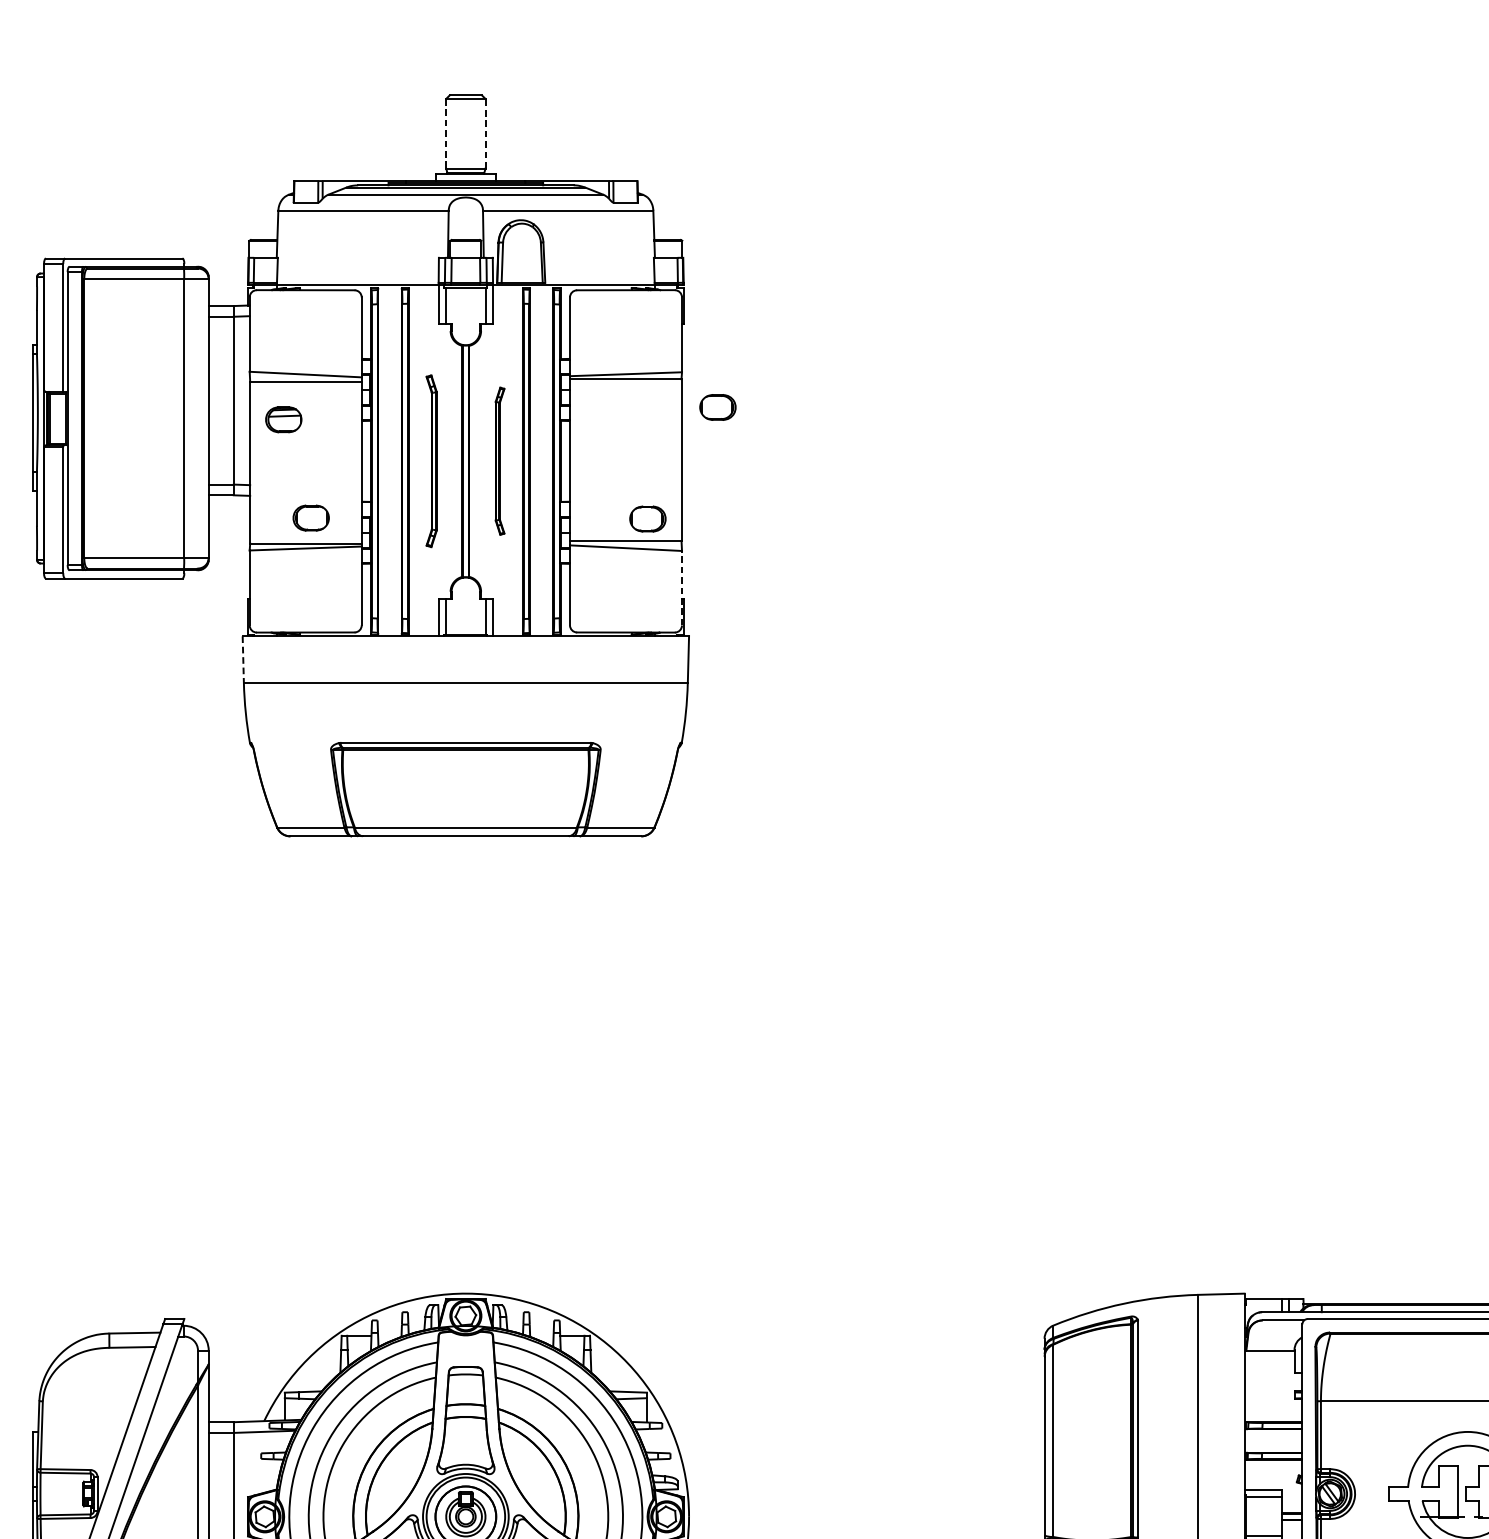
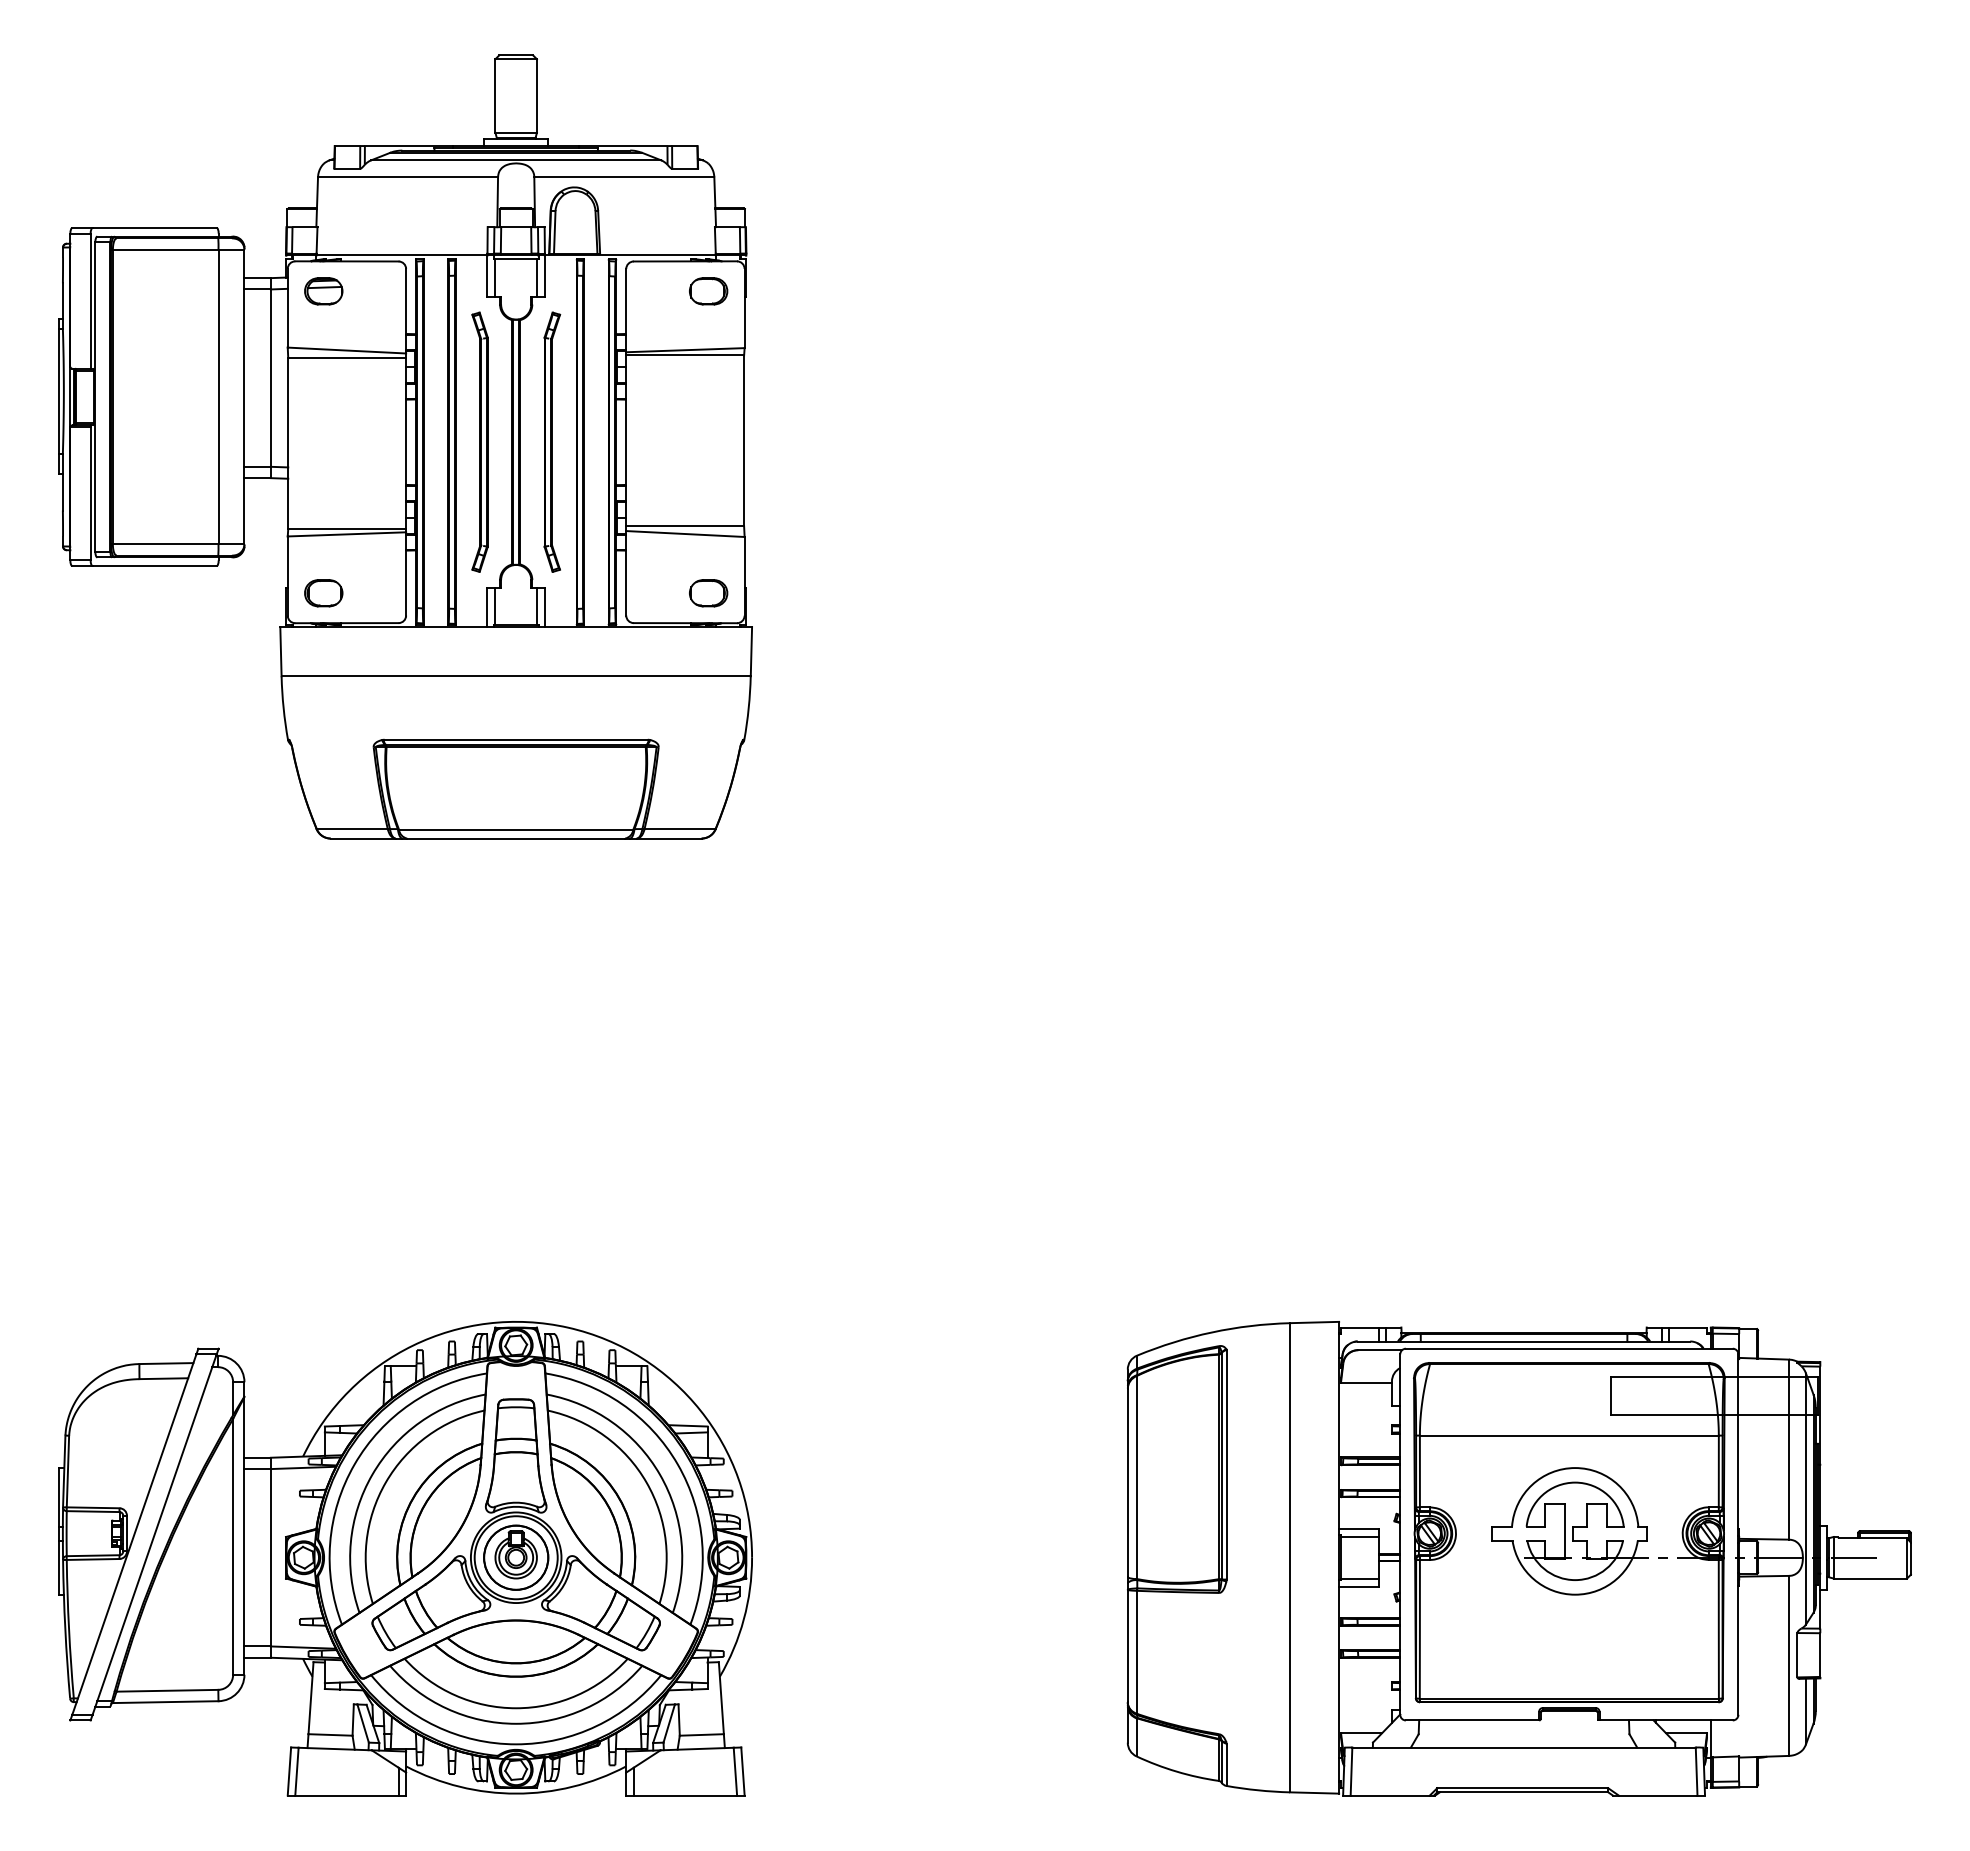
line: (446, 134) -> (495, 96), dashed -> solid
line: (485, 134) -> (536, 96), dashed -> solid
part: (717, 407) -> (708, 291), moved
part: (283, 419) -> (323, 291), moved
part: (431, 460) -> (479, 441), size x1.43
part: (500, 460) -> (552, 441), size x1.67
part: (310, 518) -> (323, 593), moved
part: (647, 519) -> (708, 593), moved
line: (681, 587) -> (744, 575), dashed -> solid
line: (242, 659) -> (280, 651), dashed -> solid

